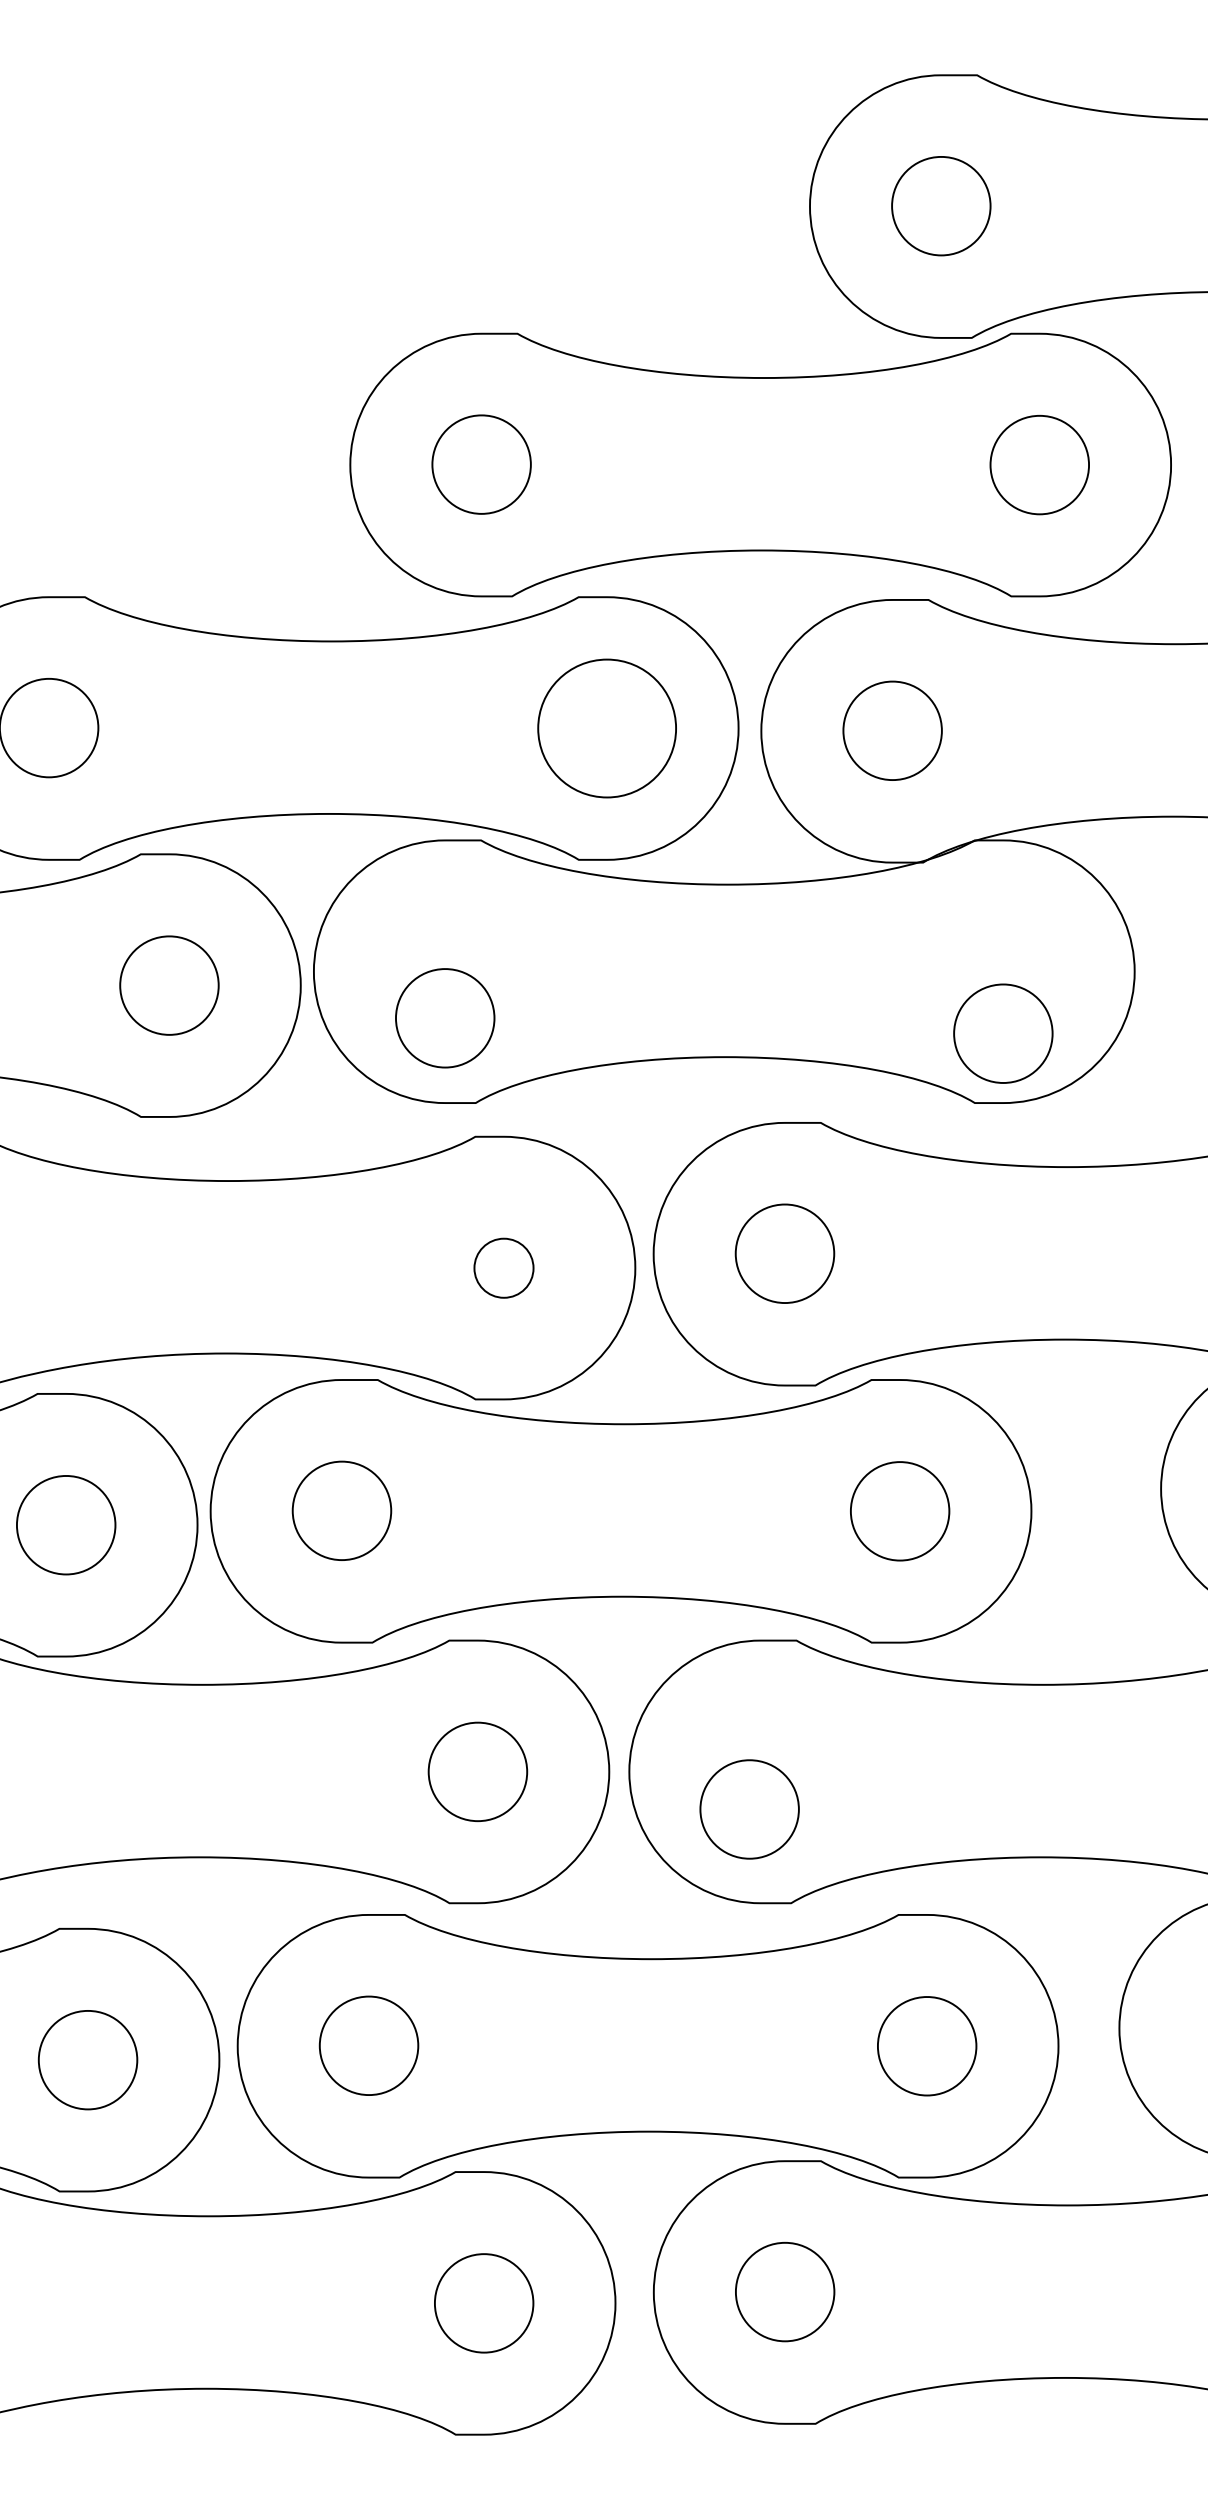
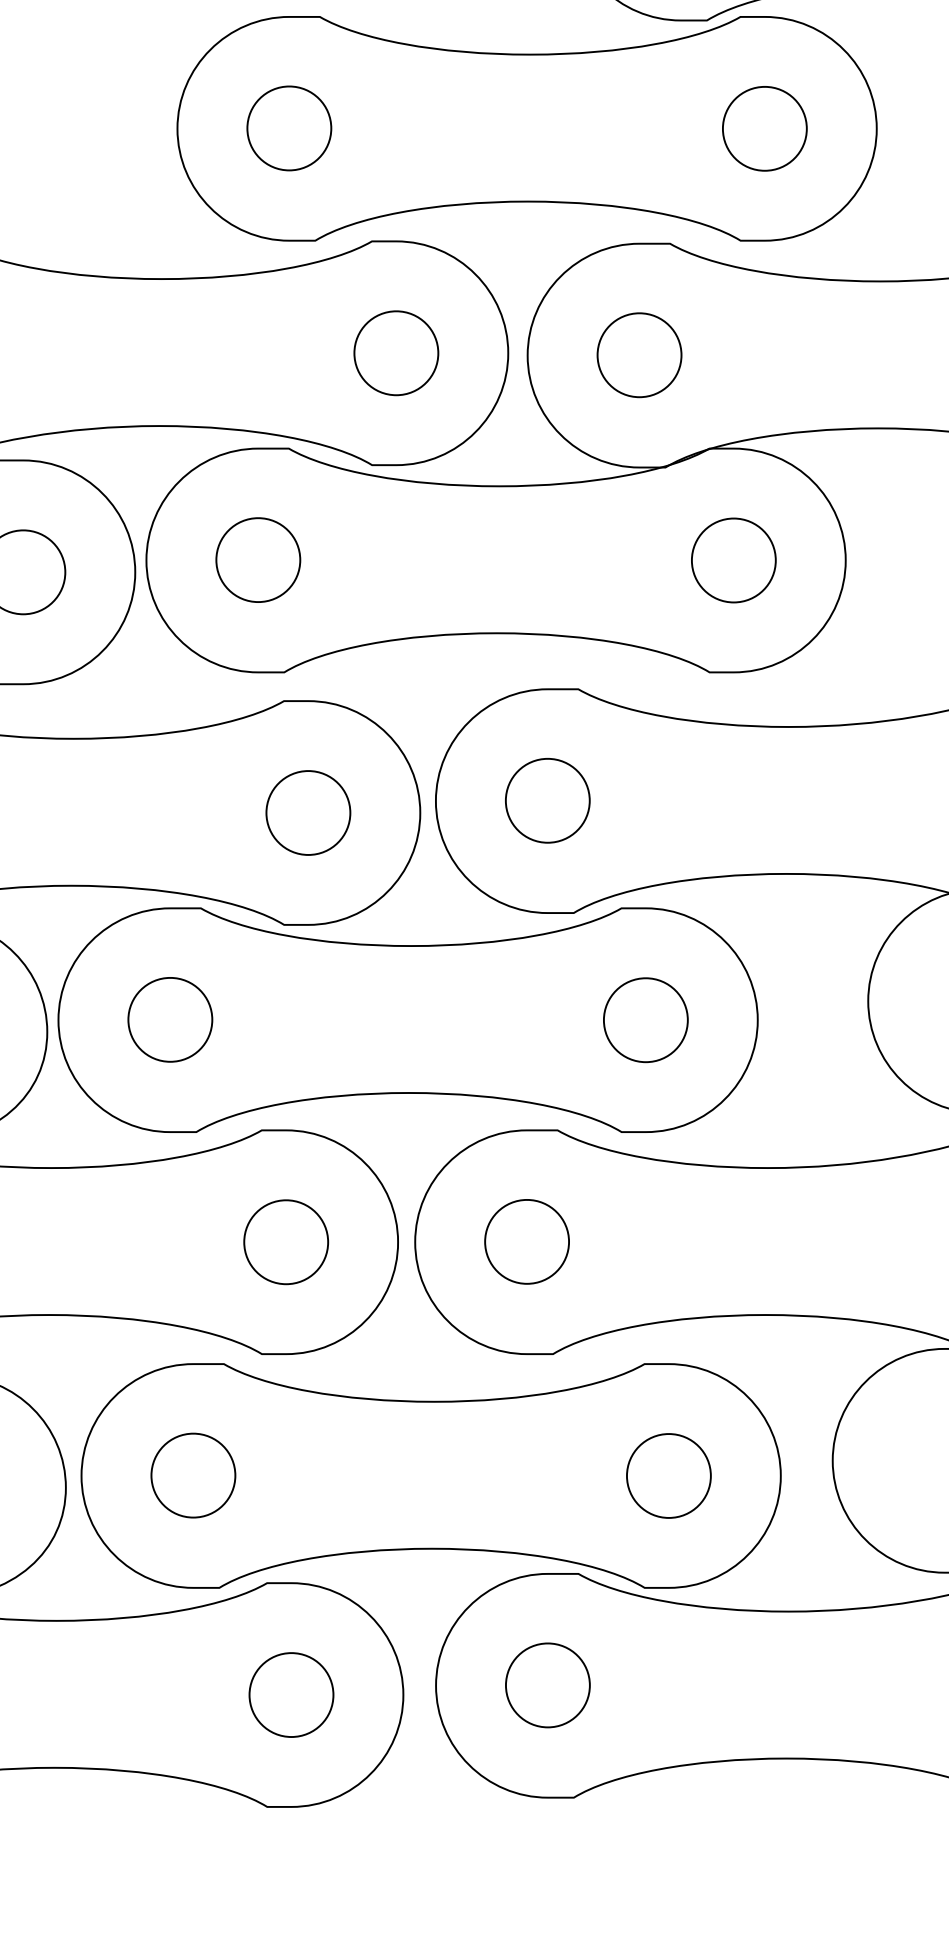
part: (607, 728) -> (396, 353), size x0.71
part: (445, 1018) -> (258, 560), moved
part: (1003, 1033) -> (733, 560), moved
part: (503, 1268) -> (307, 813), size x1.67
part: (749, 1809) -> (526, 1241), moved

